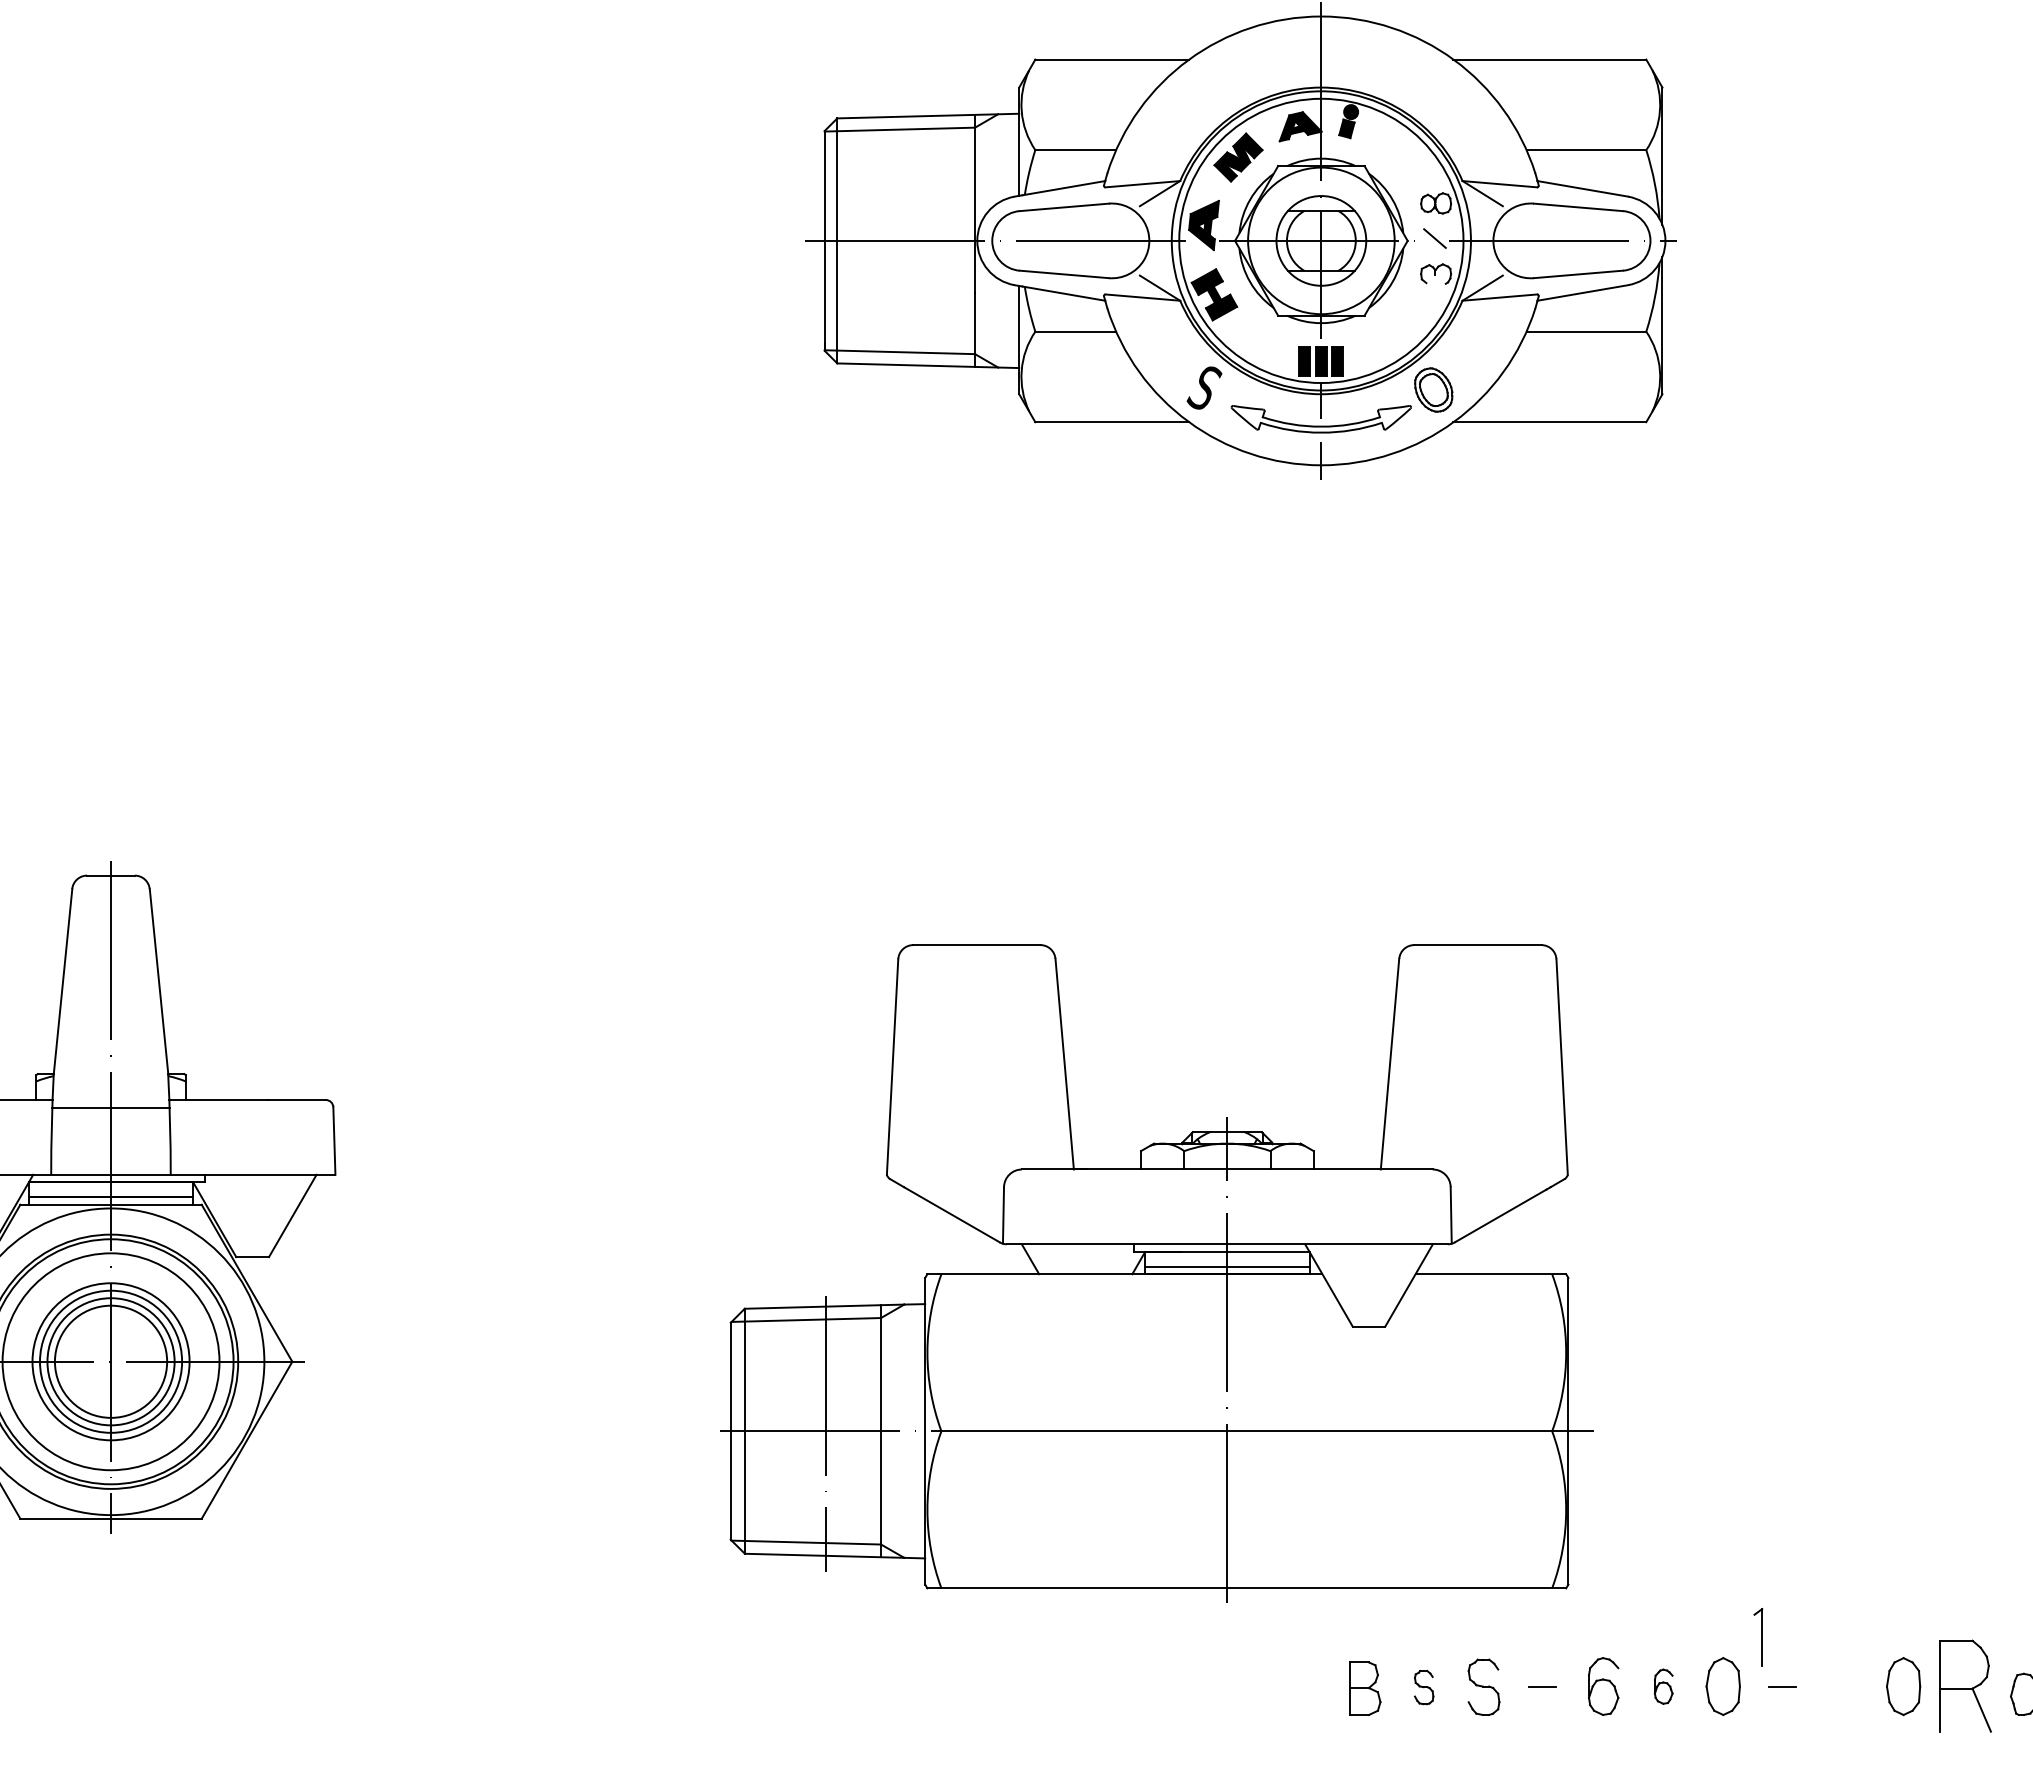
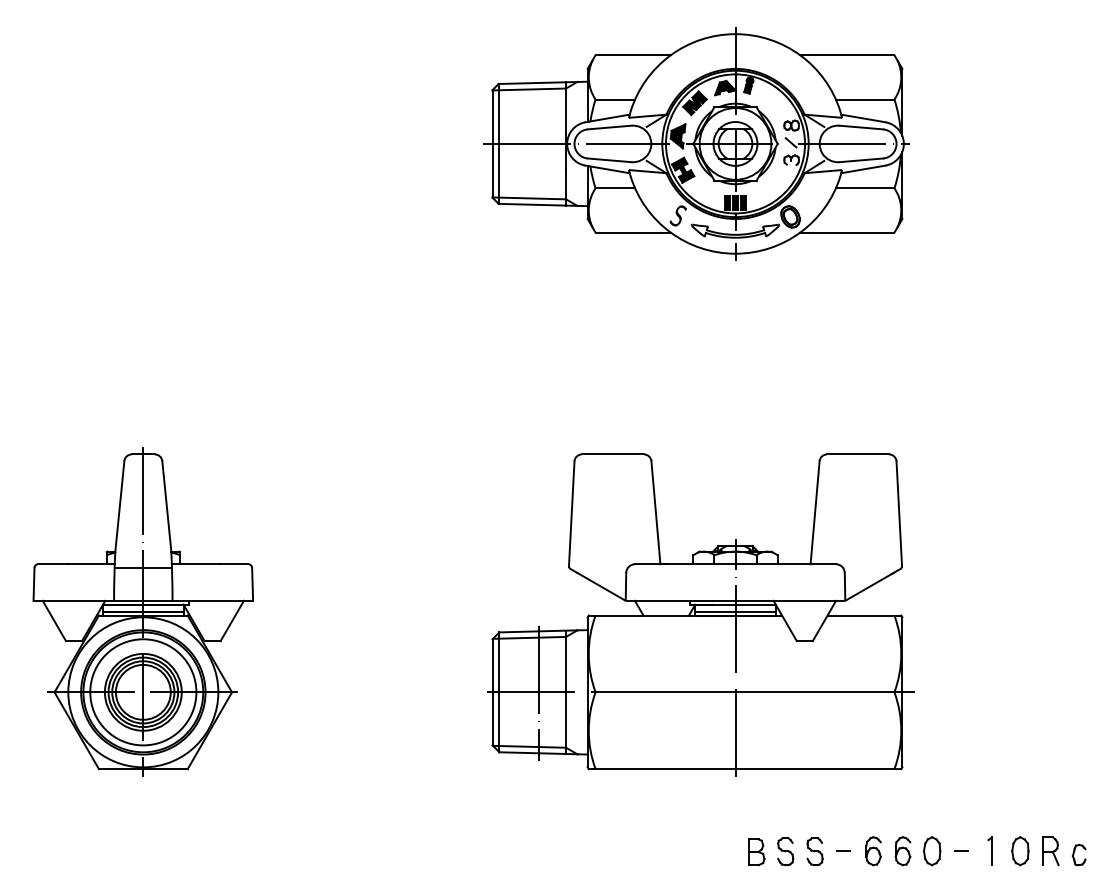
part: (1155, 1272) -> (700, 614), moved
part: (1758, 1635) -> (990, 850), moved
part: (1423, 1687) -> (785, 851), size x1.67
part: (1662, 1687) -> (902, 851), size x1.67
part: (1965, 1687) -> (1050, 851), size x0.62

